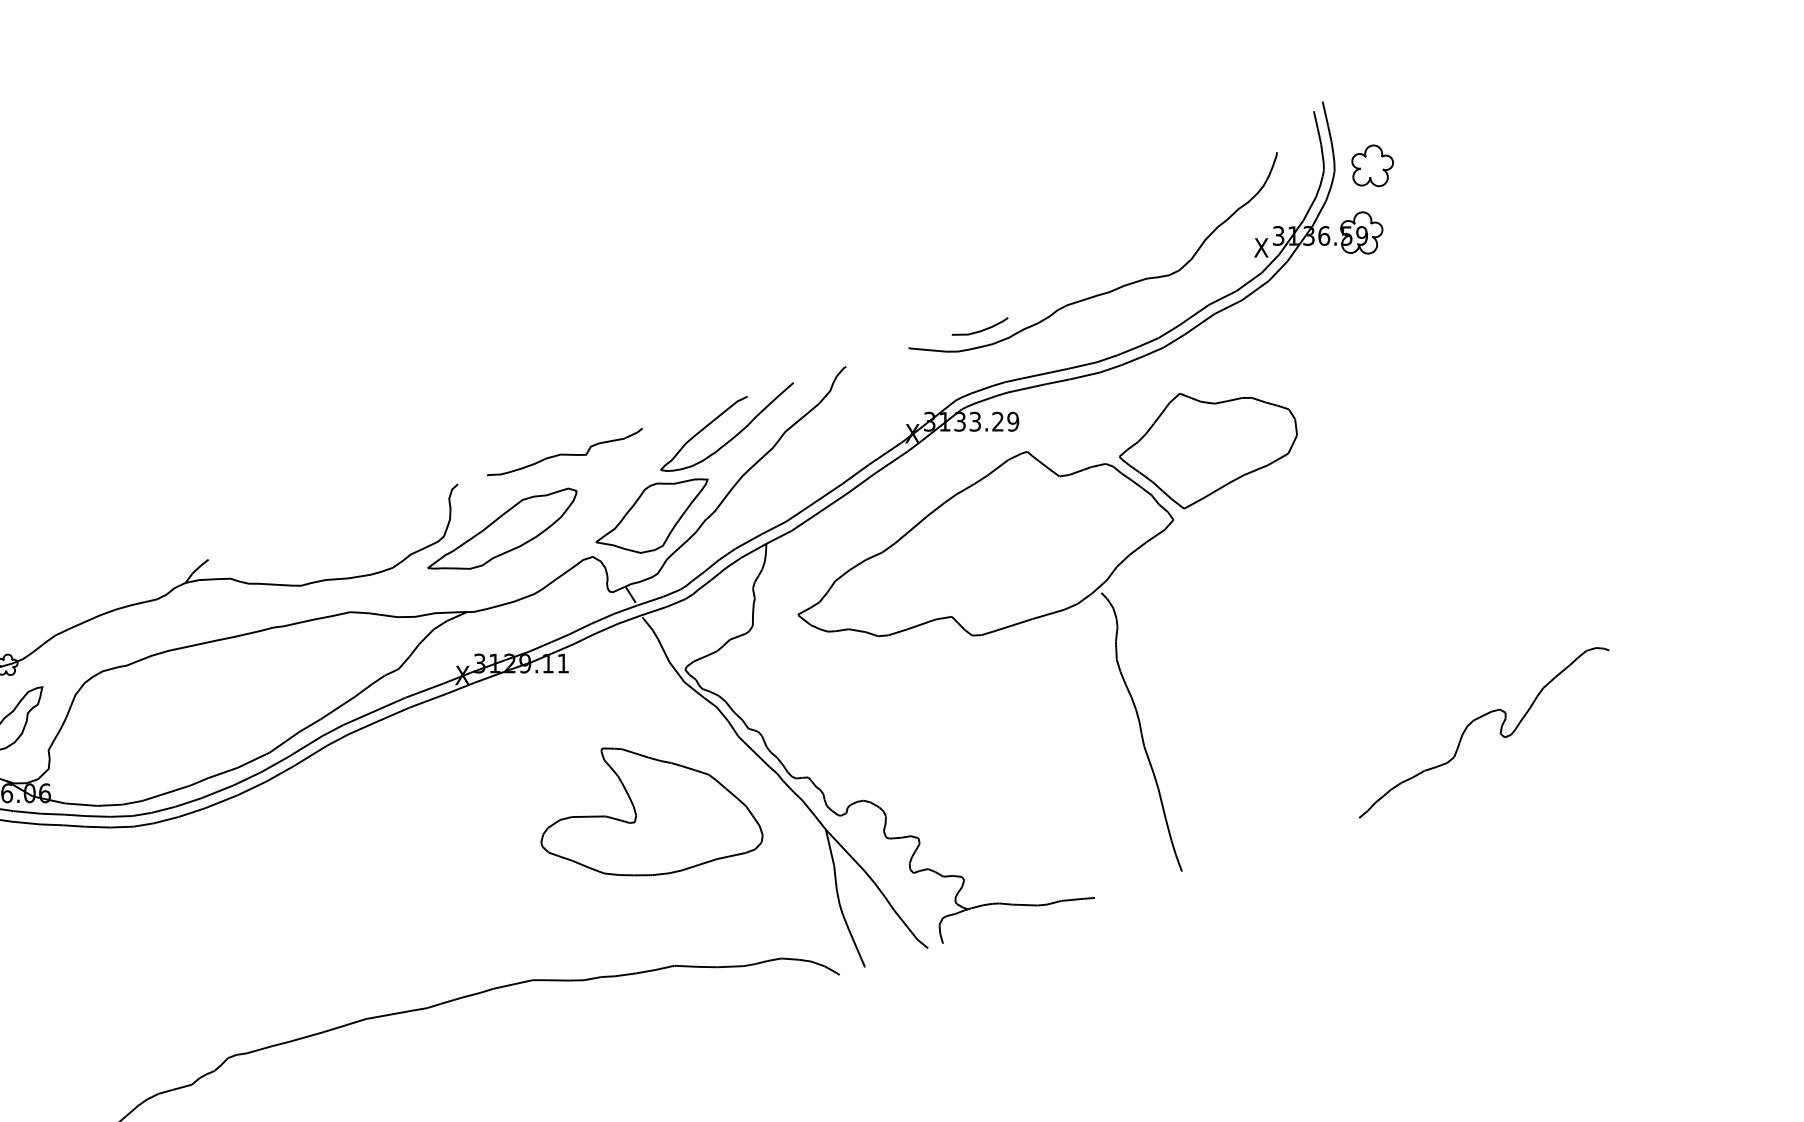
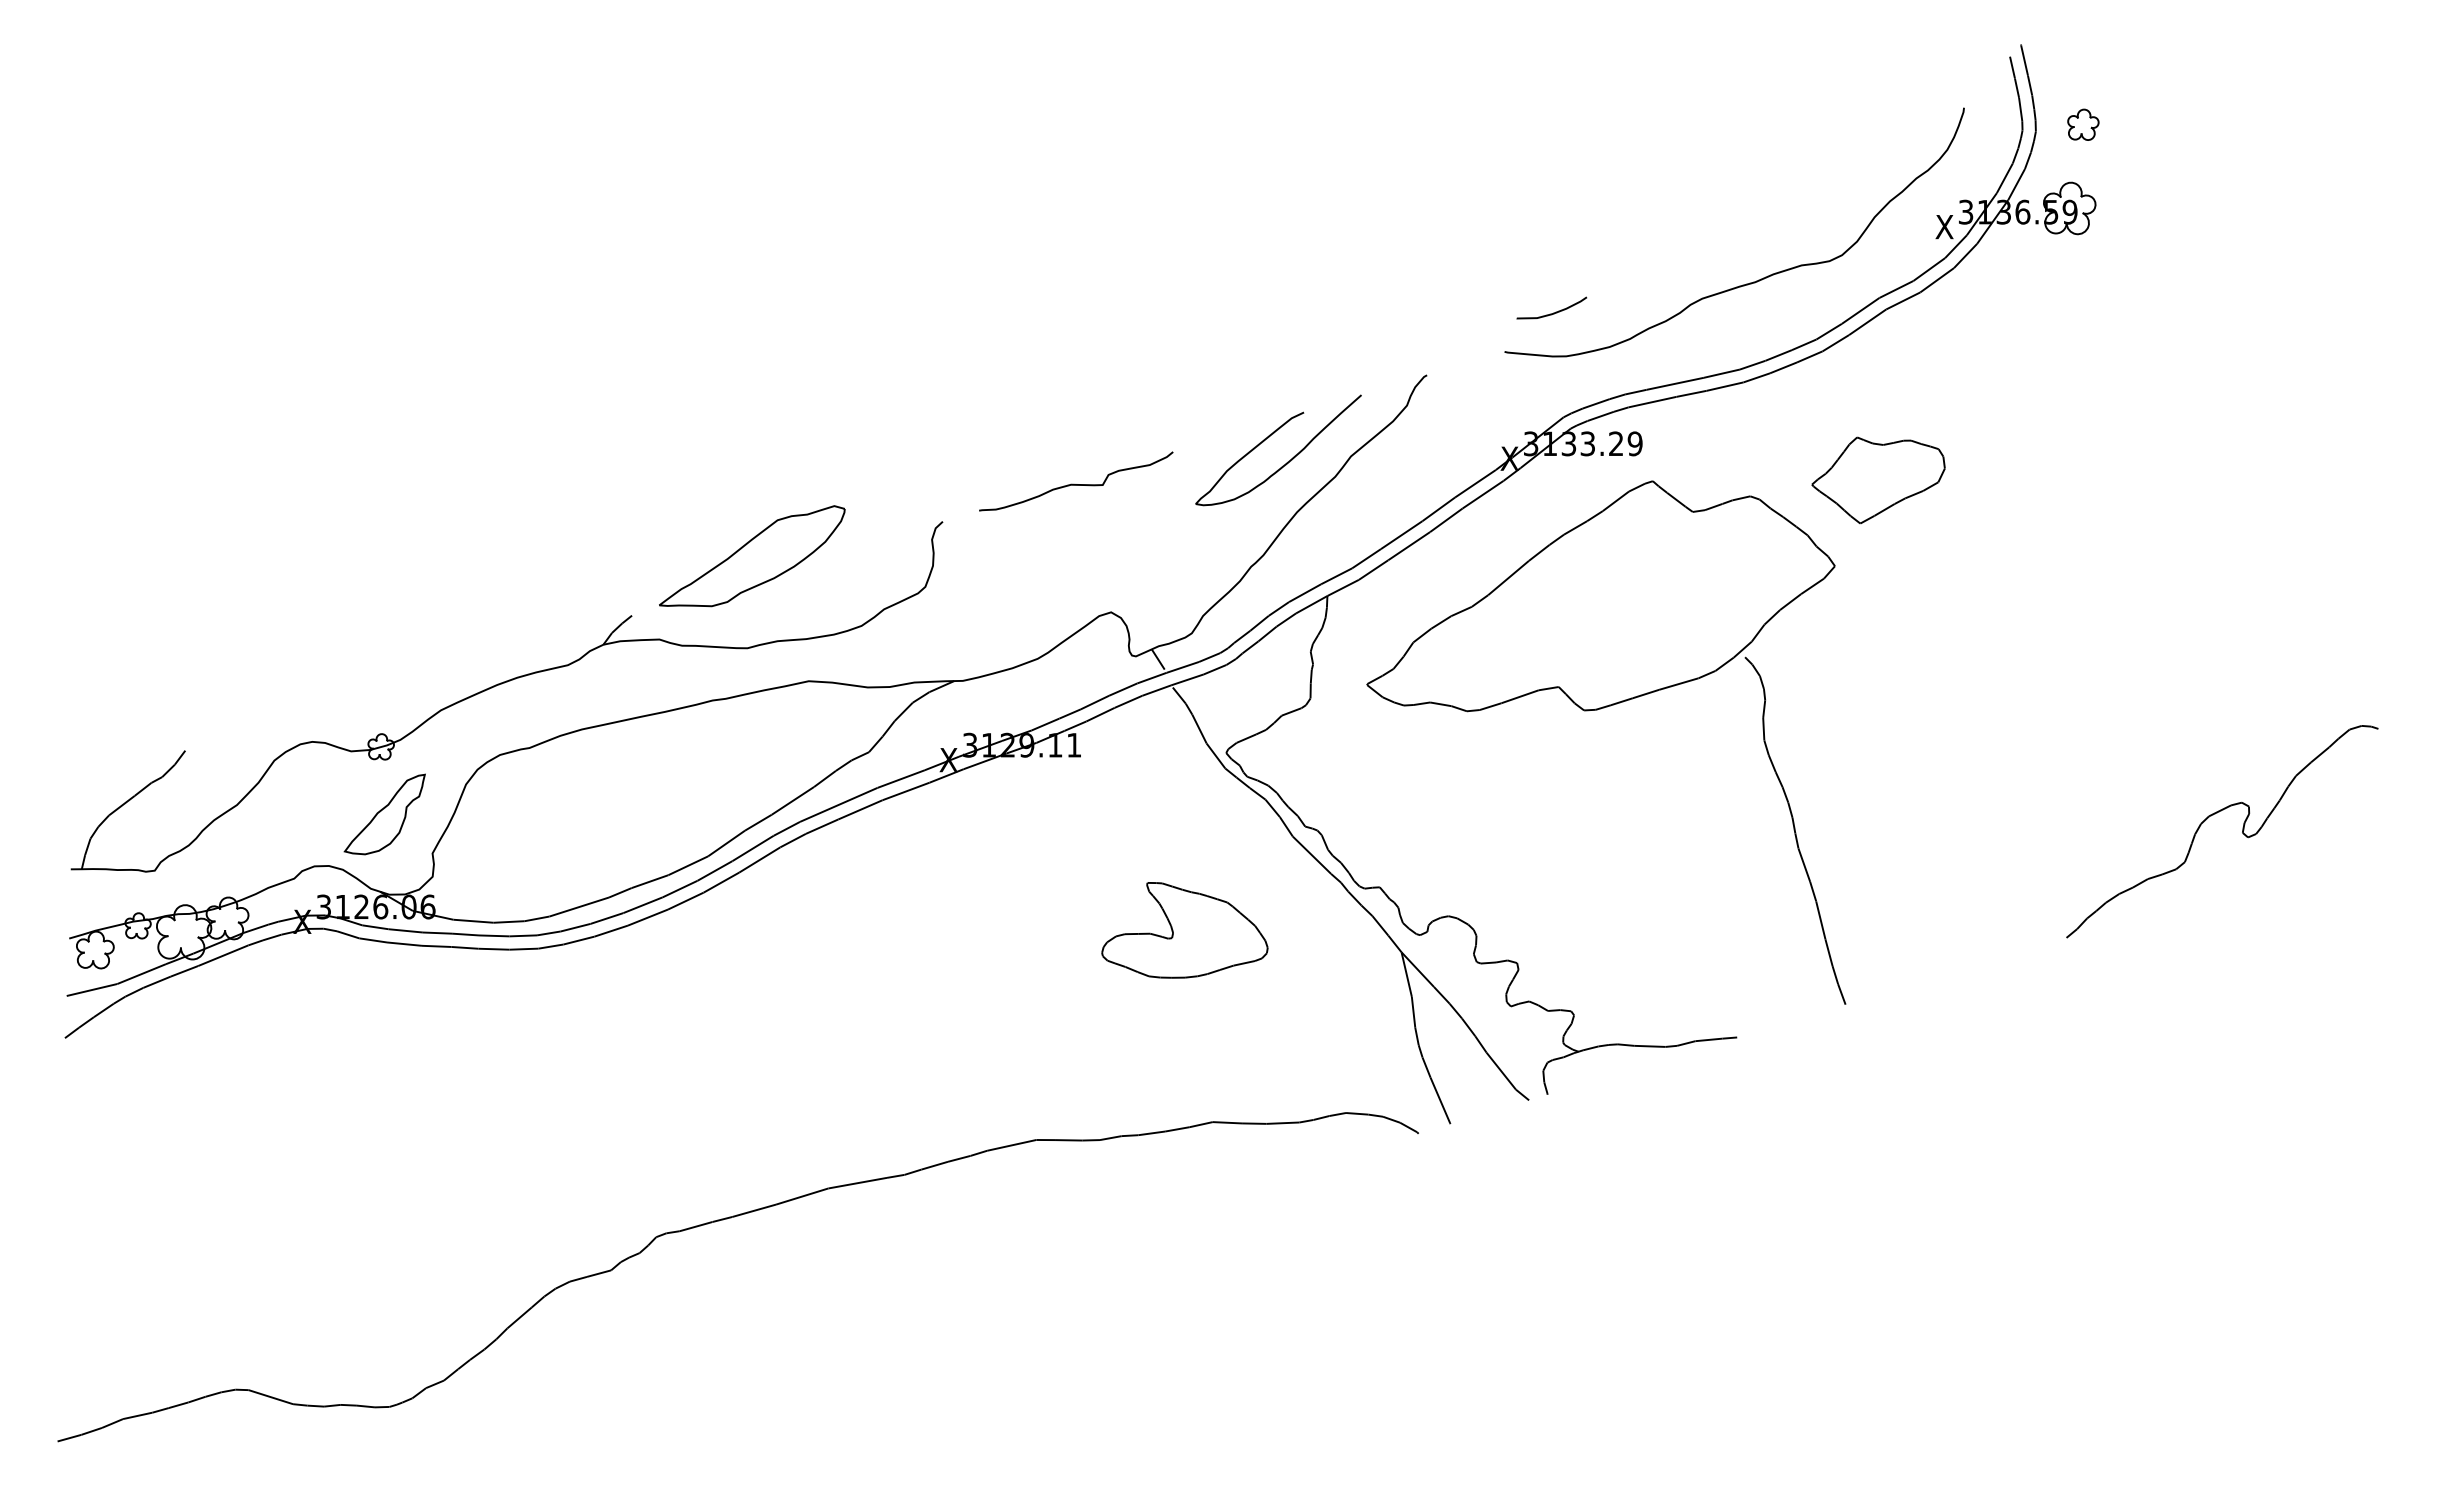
part: (1372, 165) -> (2083, 124), size x0.6
curve: (981, 330) -> (1553, 312), moved
part: (1208, 451) -> (1878, 480), size x0.6
part: (651, 516) -> (1184, 561), removed
part: (502, 528) -> (752, 556), moved
part: (651, 812) -> (1184, 930), size x0.6

